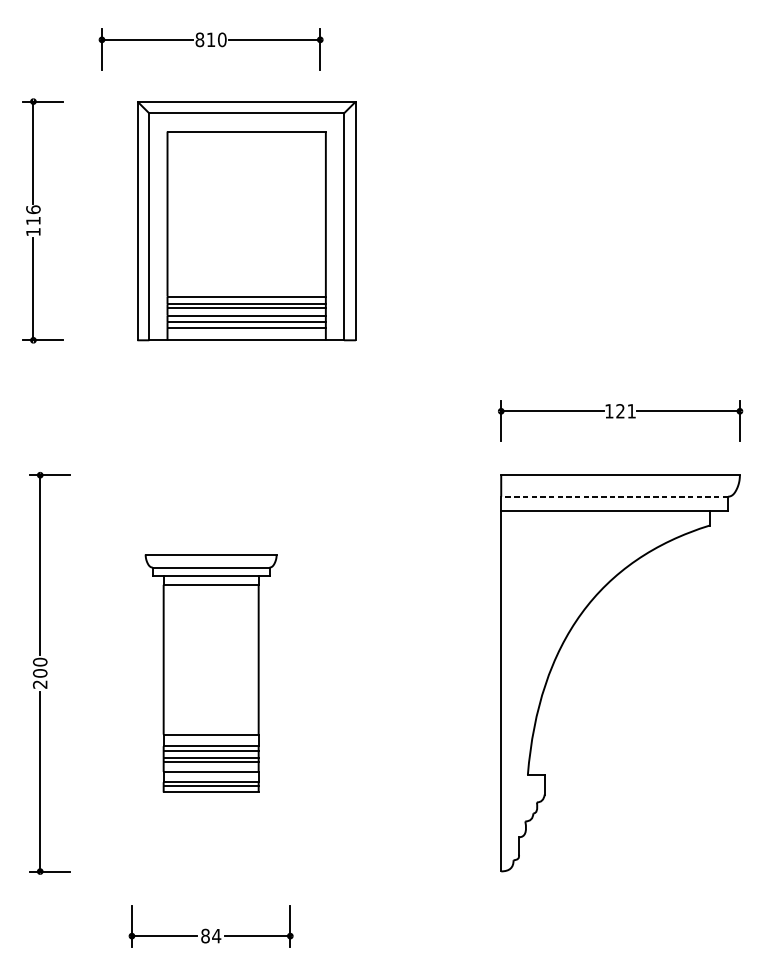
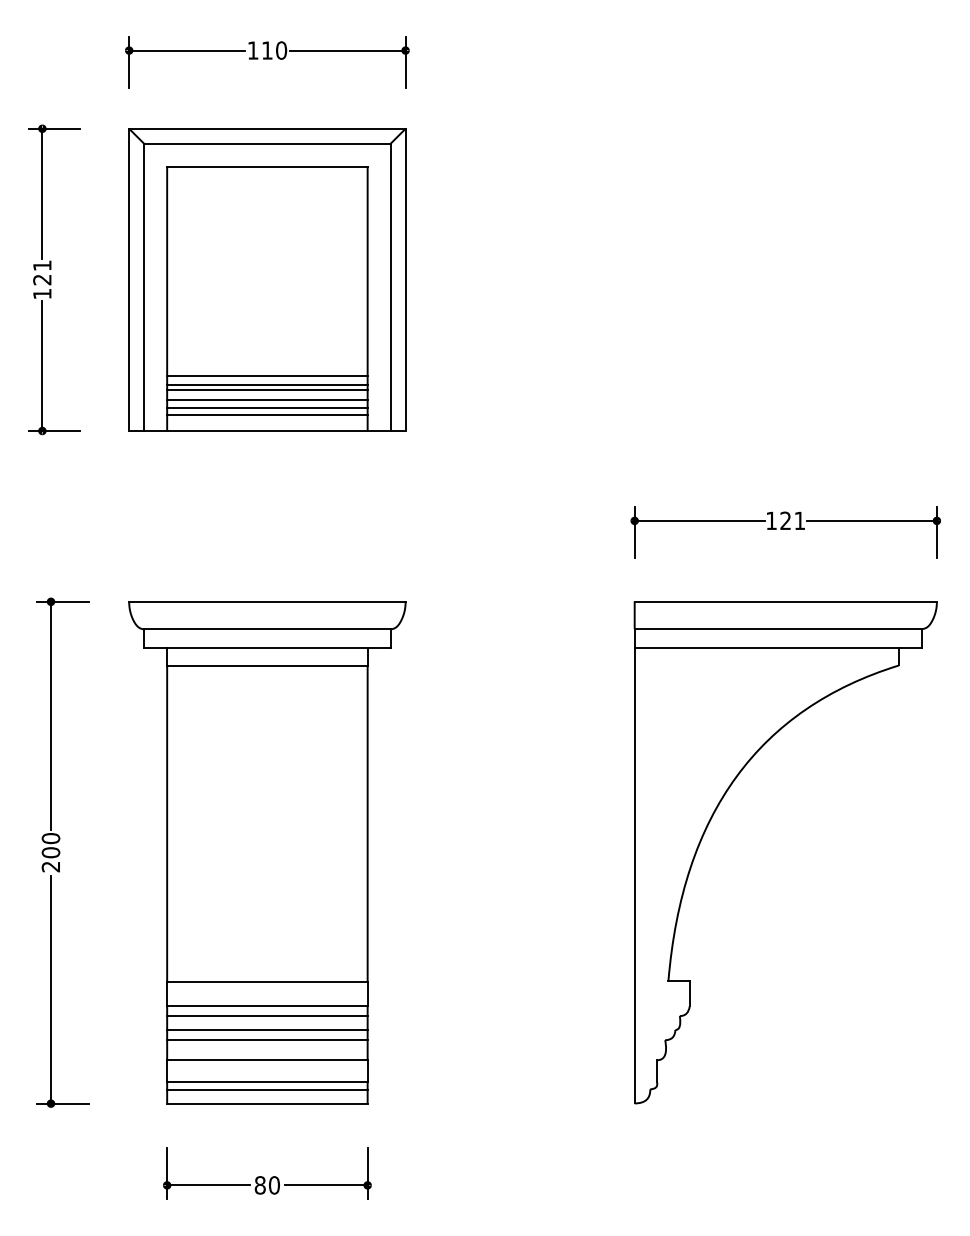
text: (199, 39) -> (252, 50), 810 -> 110
text: (33, 215) -> (42, 272), 116 -> 121
part: (246, 220) -> (267, 279), moved
line: (614, 497) -> (778, 629), dashed -> solid
part: (211, 673) -> (267, 852), size x1.67
text: (216, 936) -> (274, 1185), 84 -> 80

